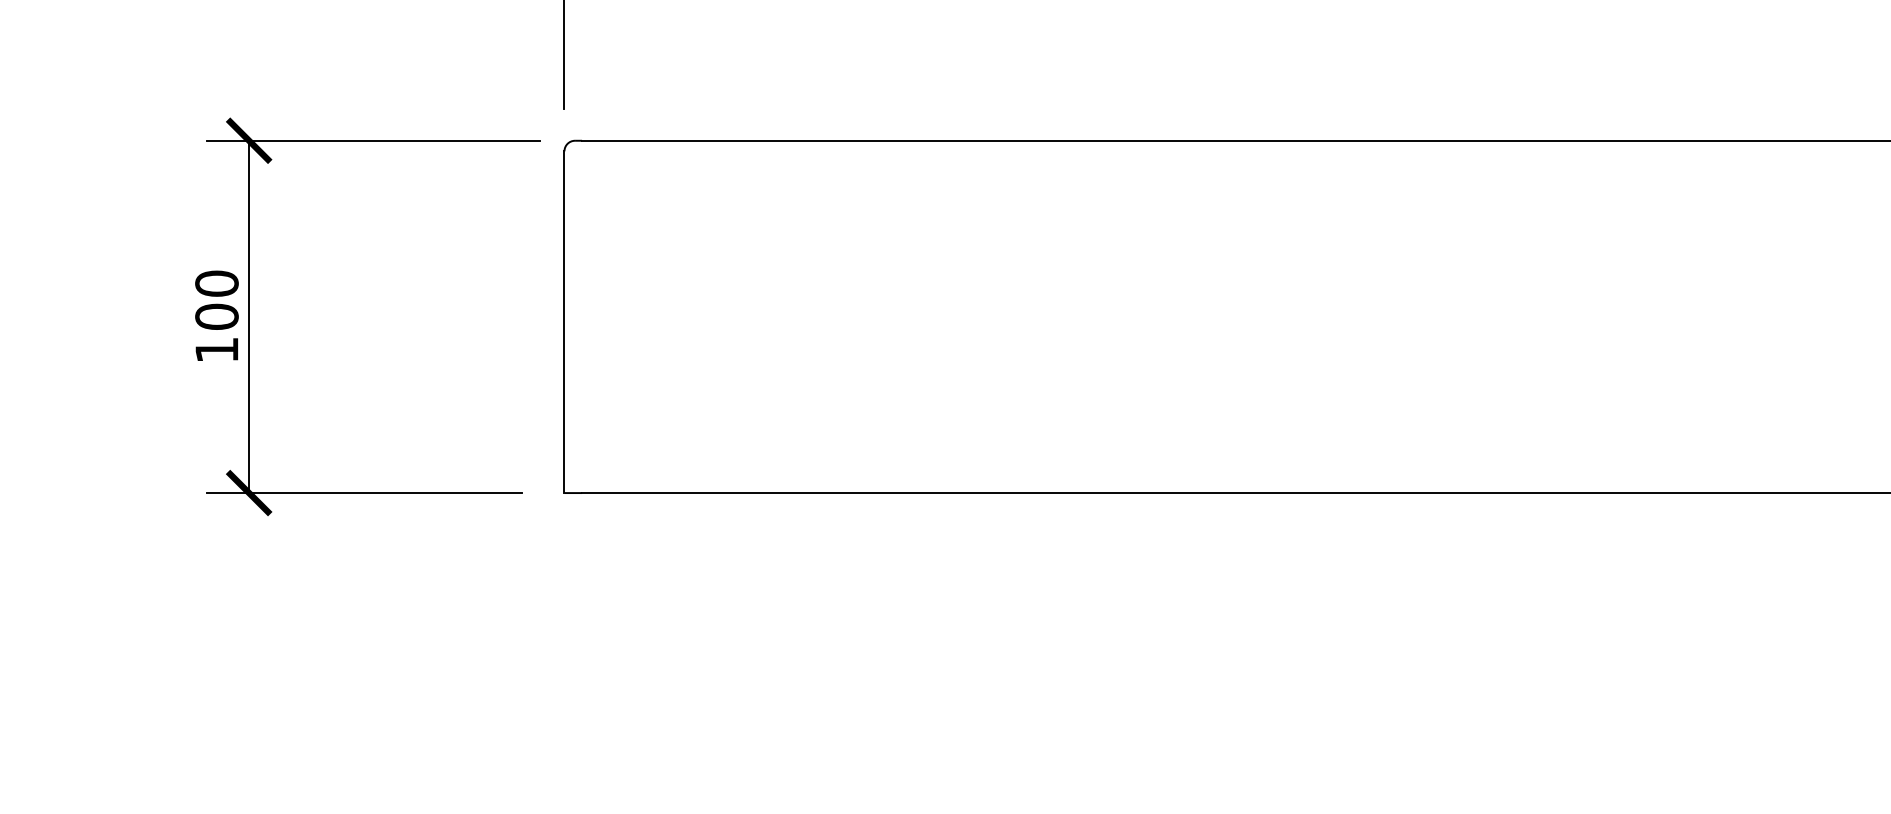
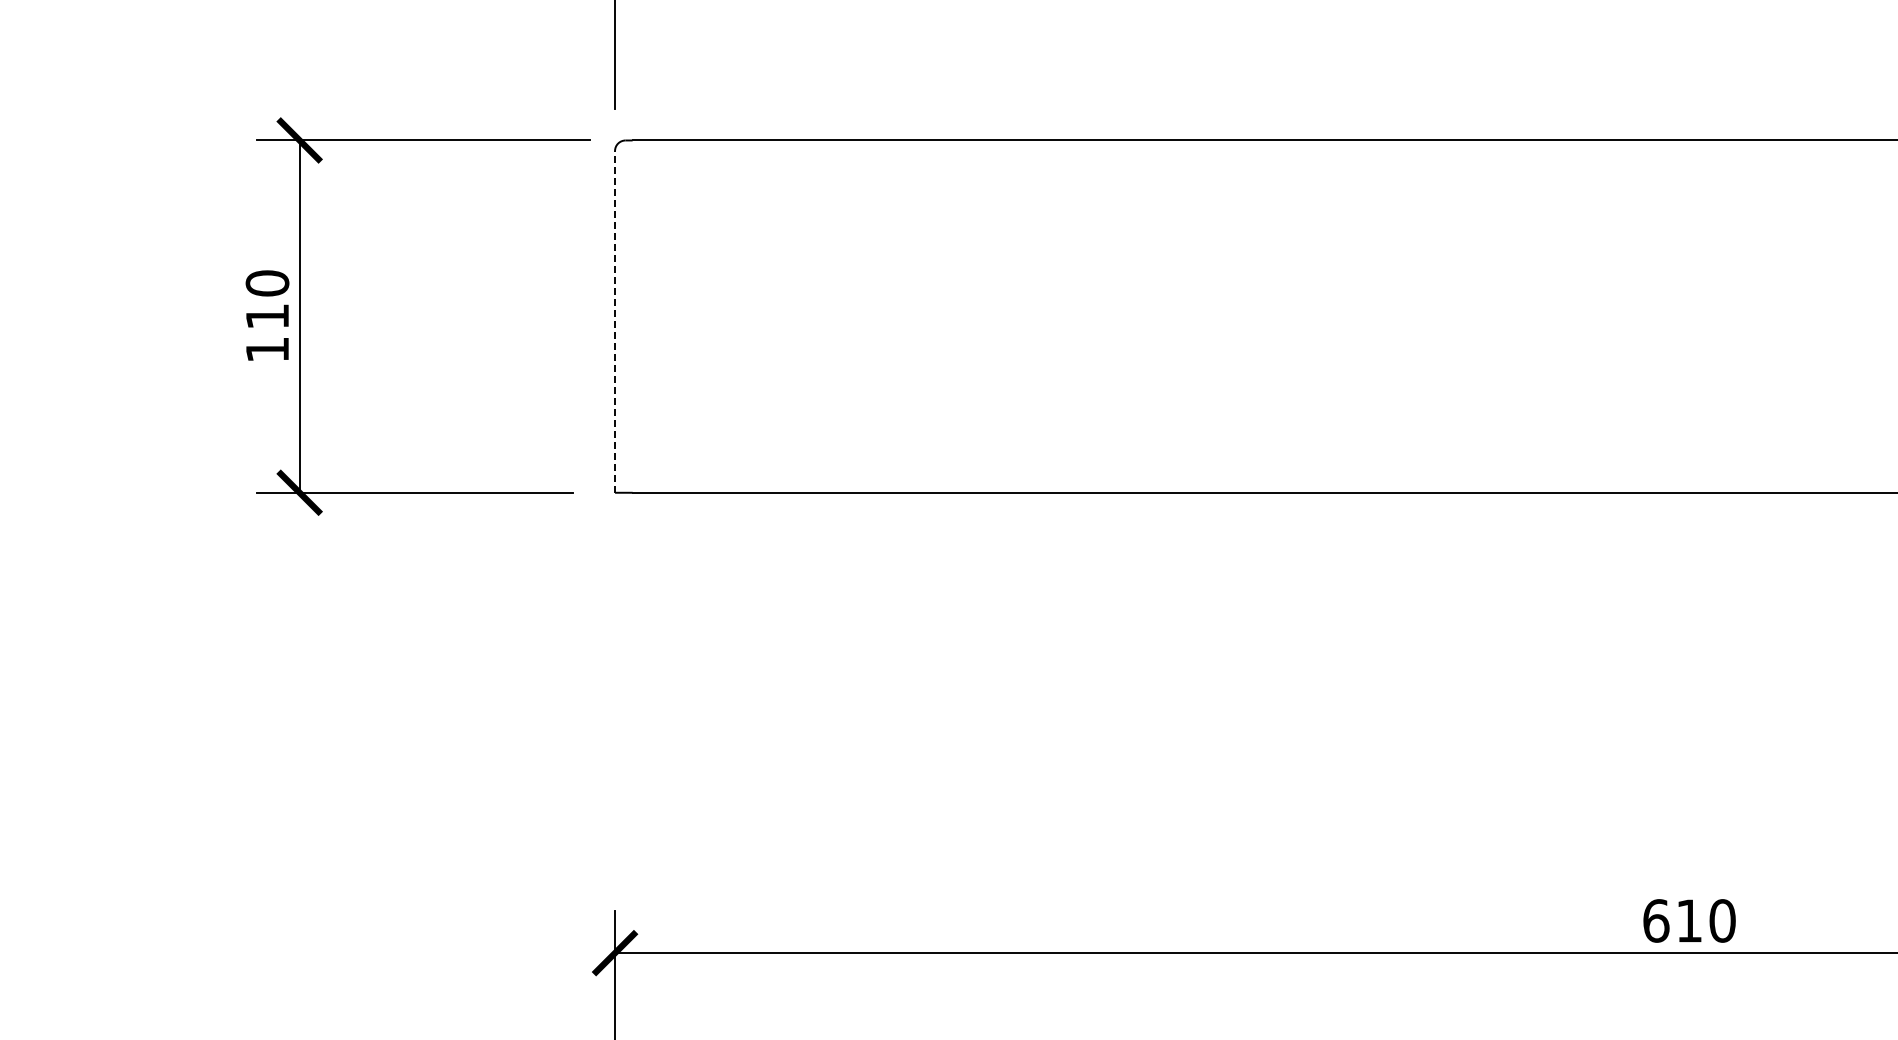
text: (216, 316) -> (267, 316), 100 -> 110
line: (564, 321) -> (615, 321), solid -> dashed

